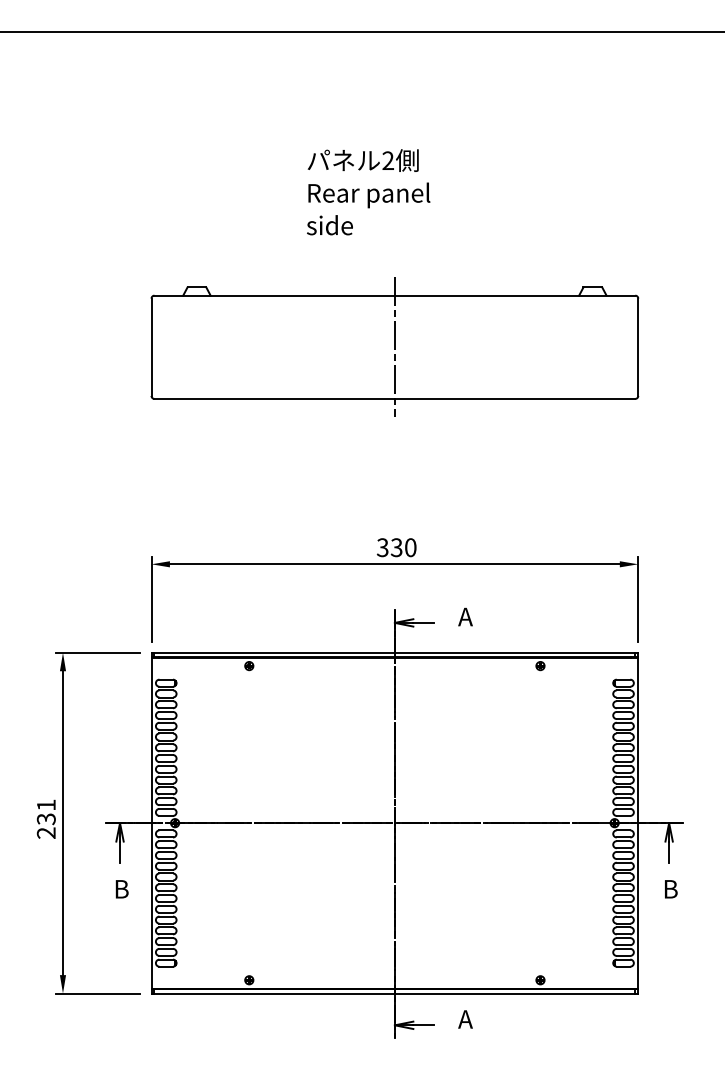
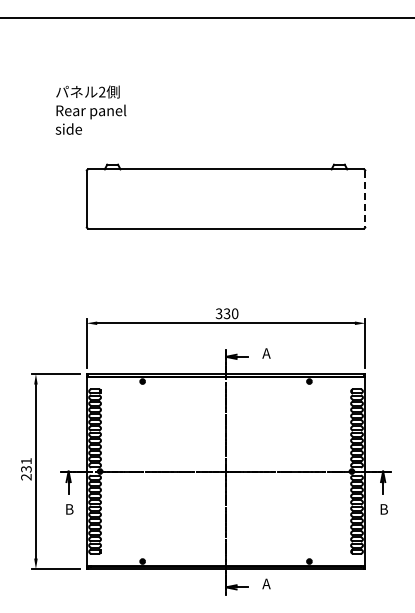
text: (367, 191) -> (90, 109), moved
line: (395, 346) -> (226, 198), removed
line: (638, 346) -> (365, 198), solid -> dashed

